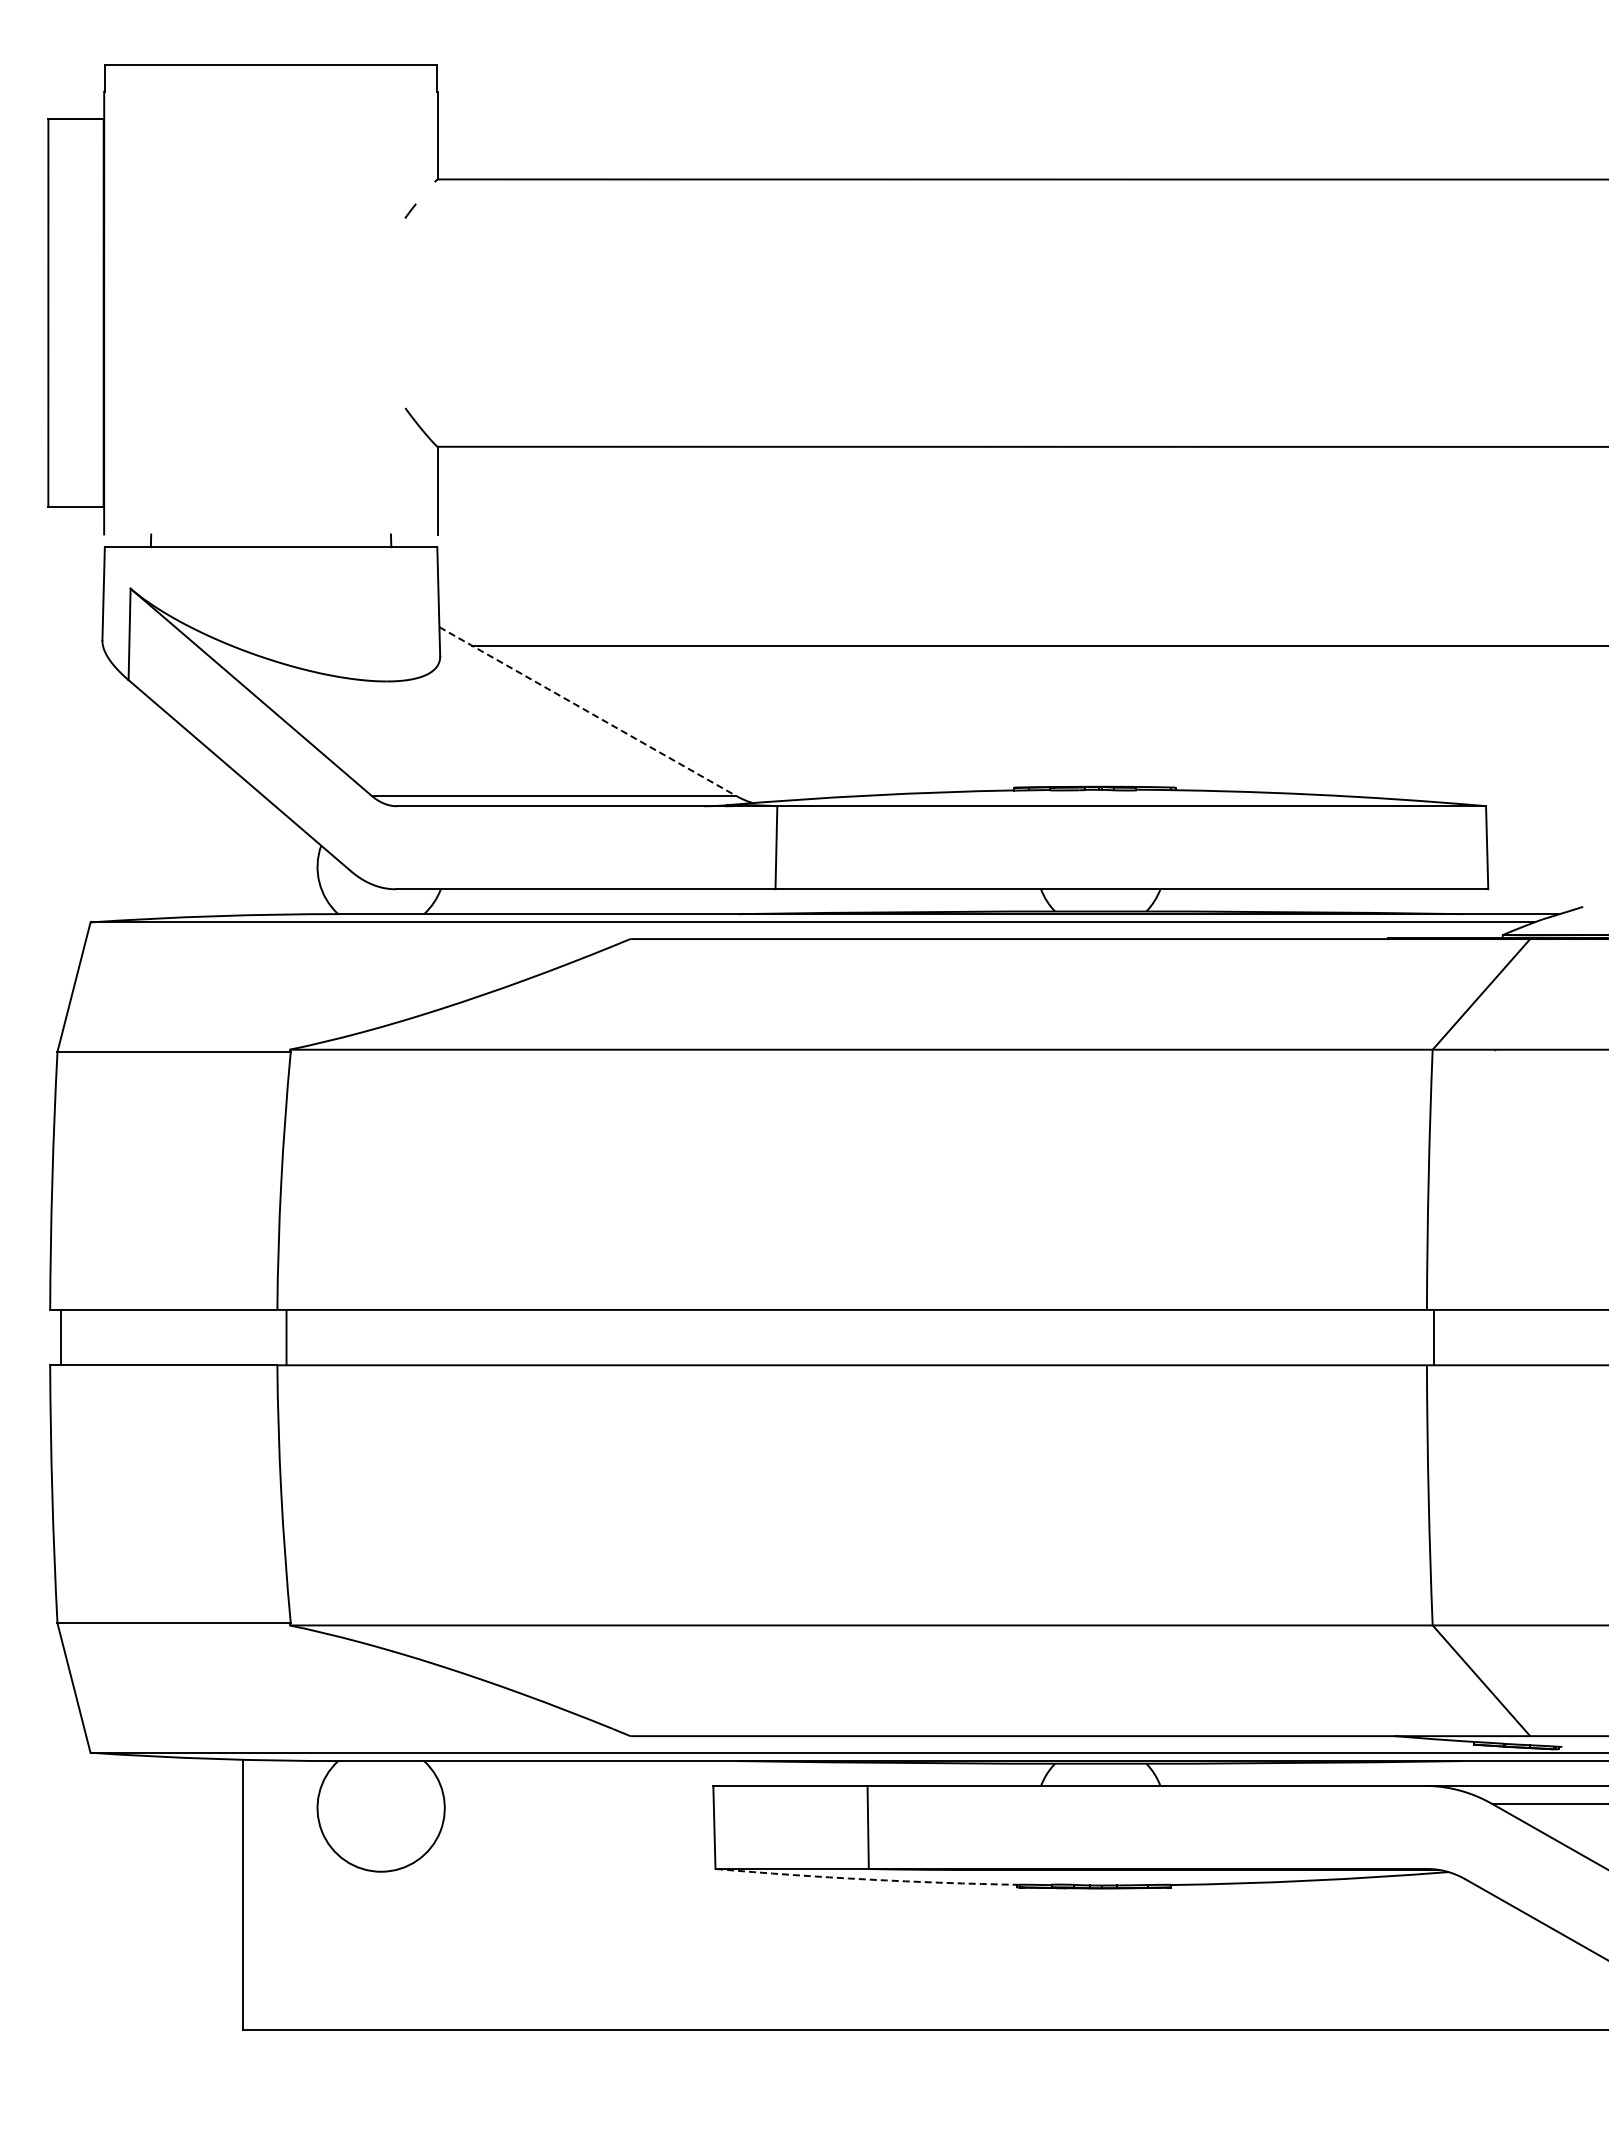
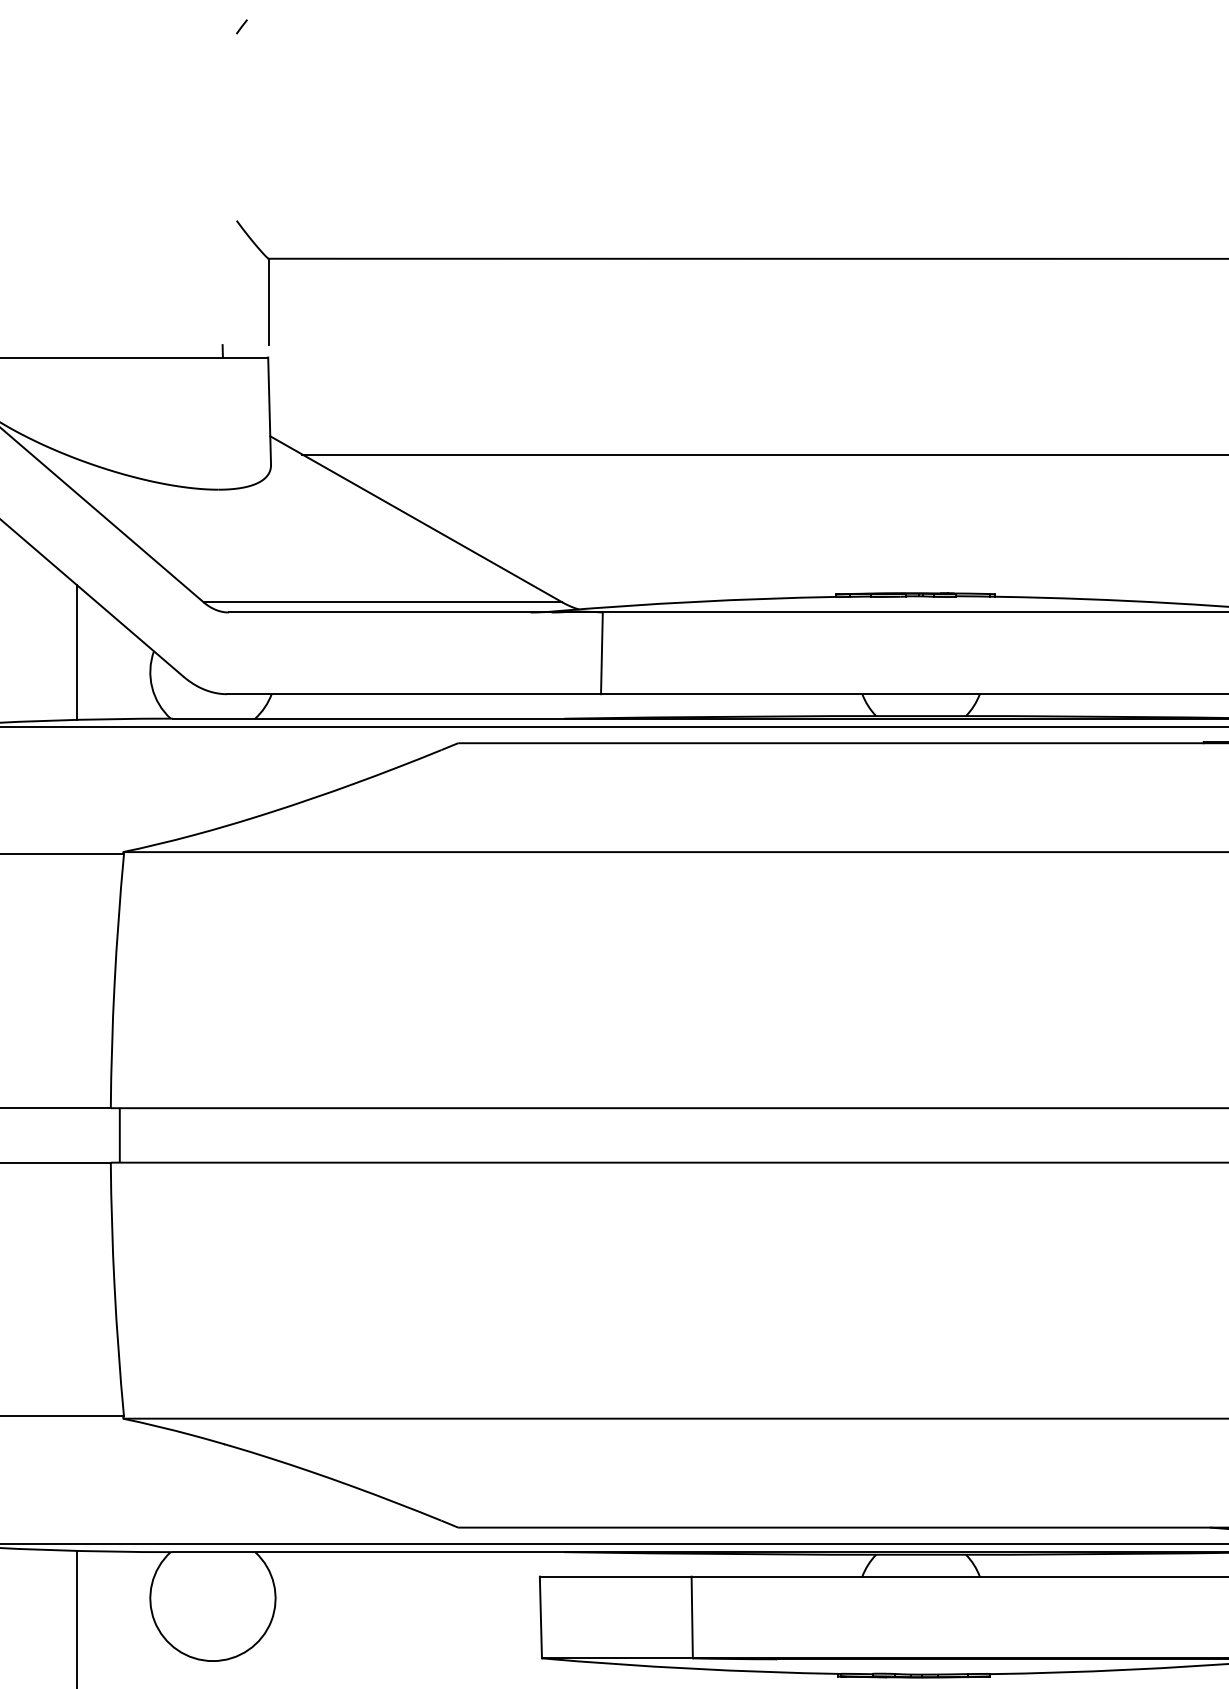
line: (587, 711) -> (416, 519), dashed -> solid
line: (242, 846) -> (76, 652), added
arc: (867, 1879) -> (691, 1668), dashed -> solid

